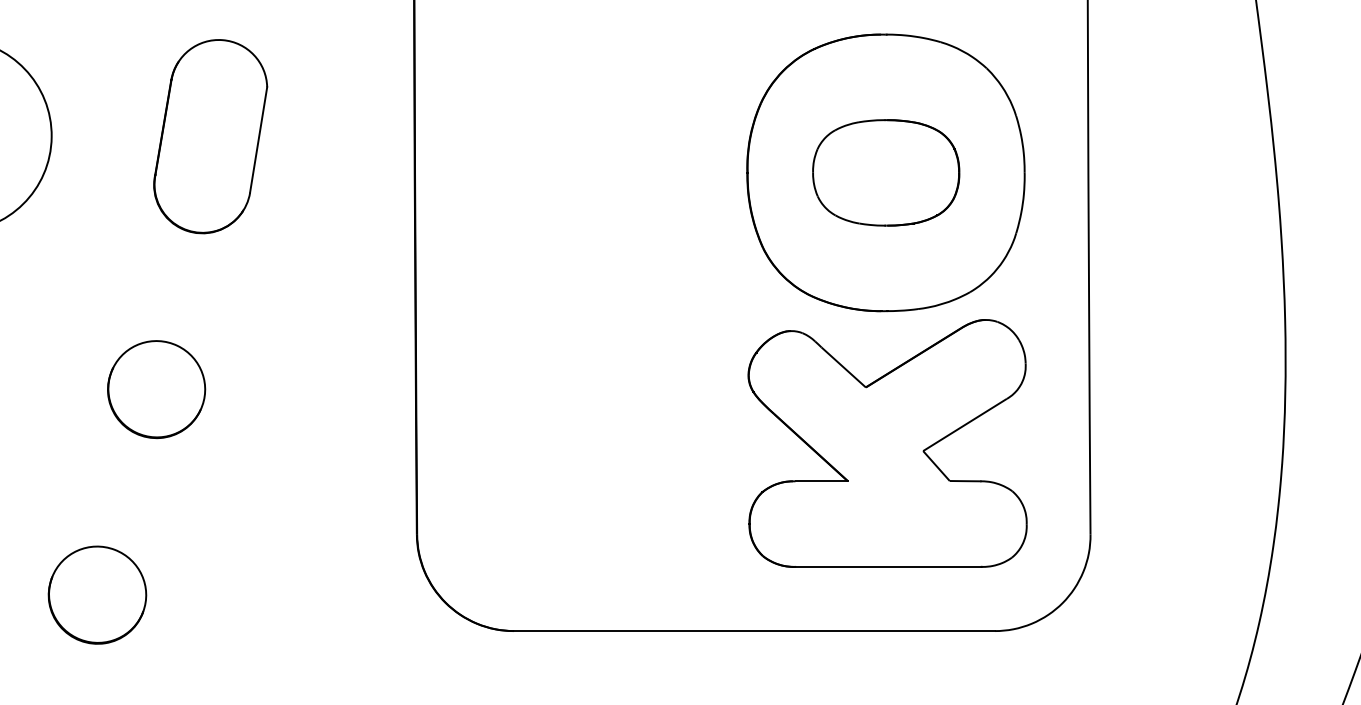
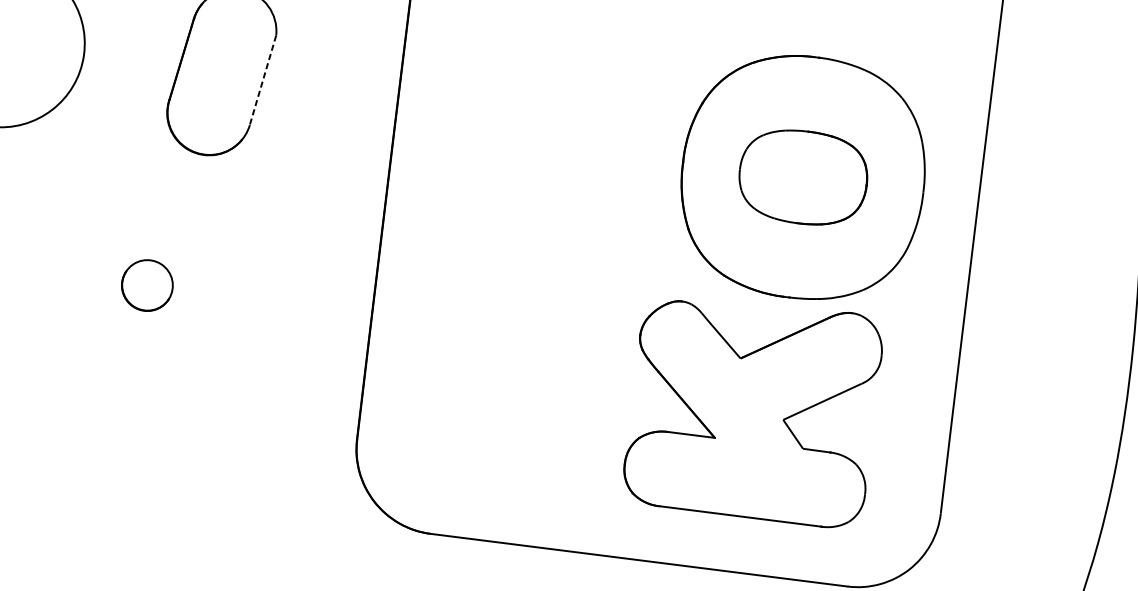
line: (258, 140) -> (262, 80), solid -> dashed
part: (156, 389) -> (147, 285), size x0.6
part: (887, 443) -> (753, 409), moved
part: (97, 594) -> (73, 456), removed

